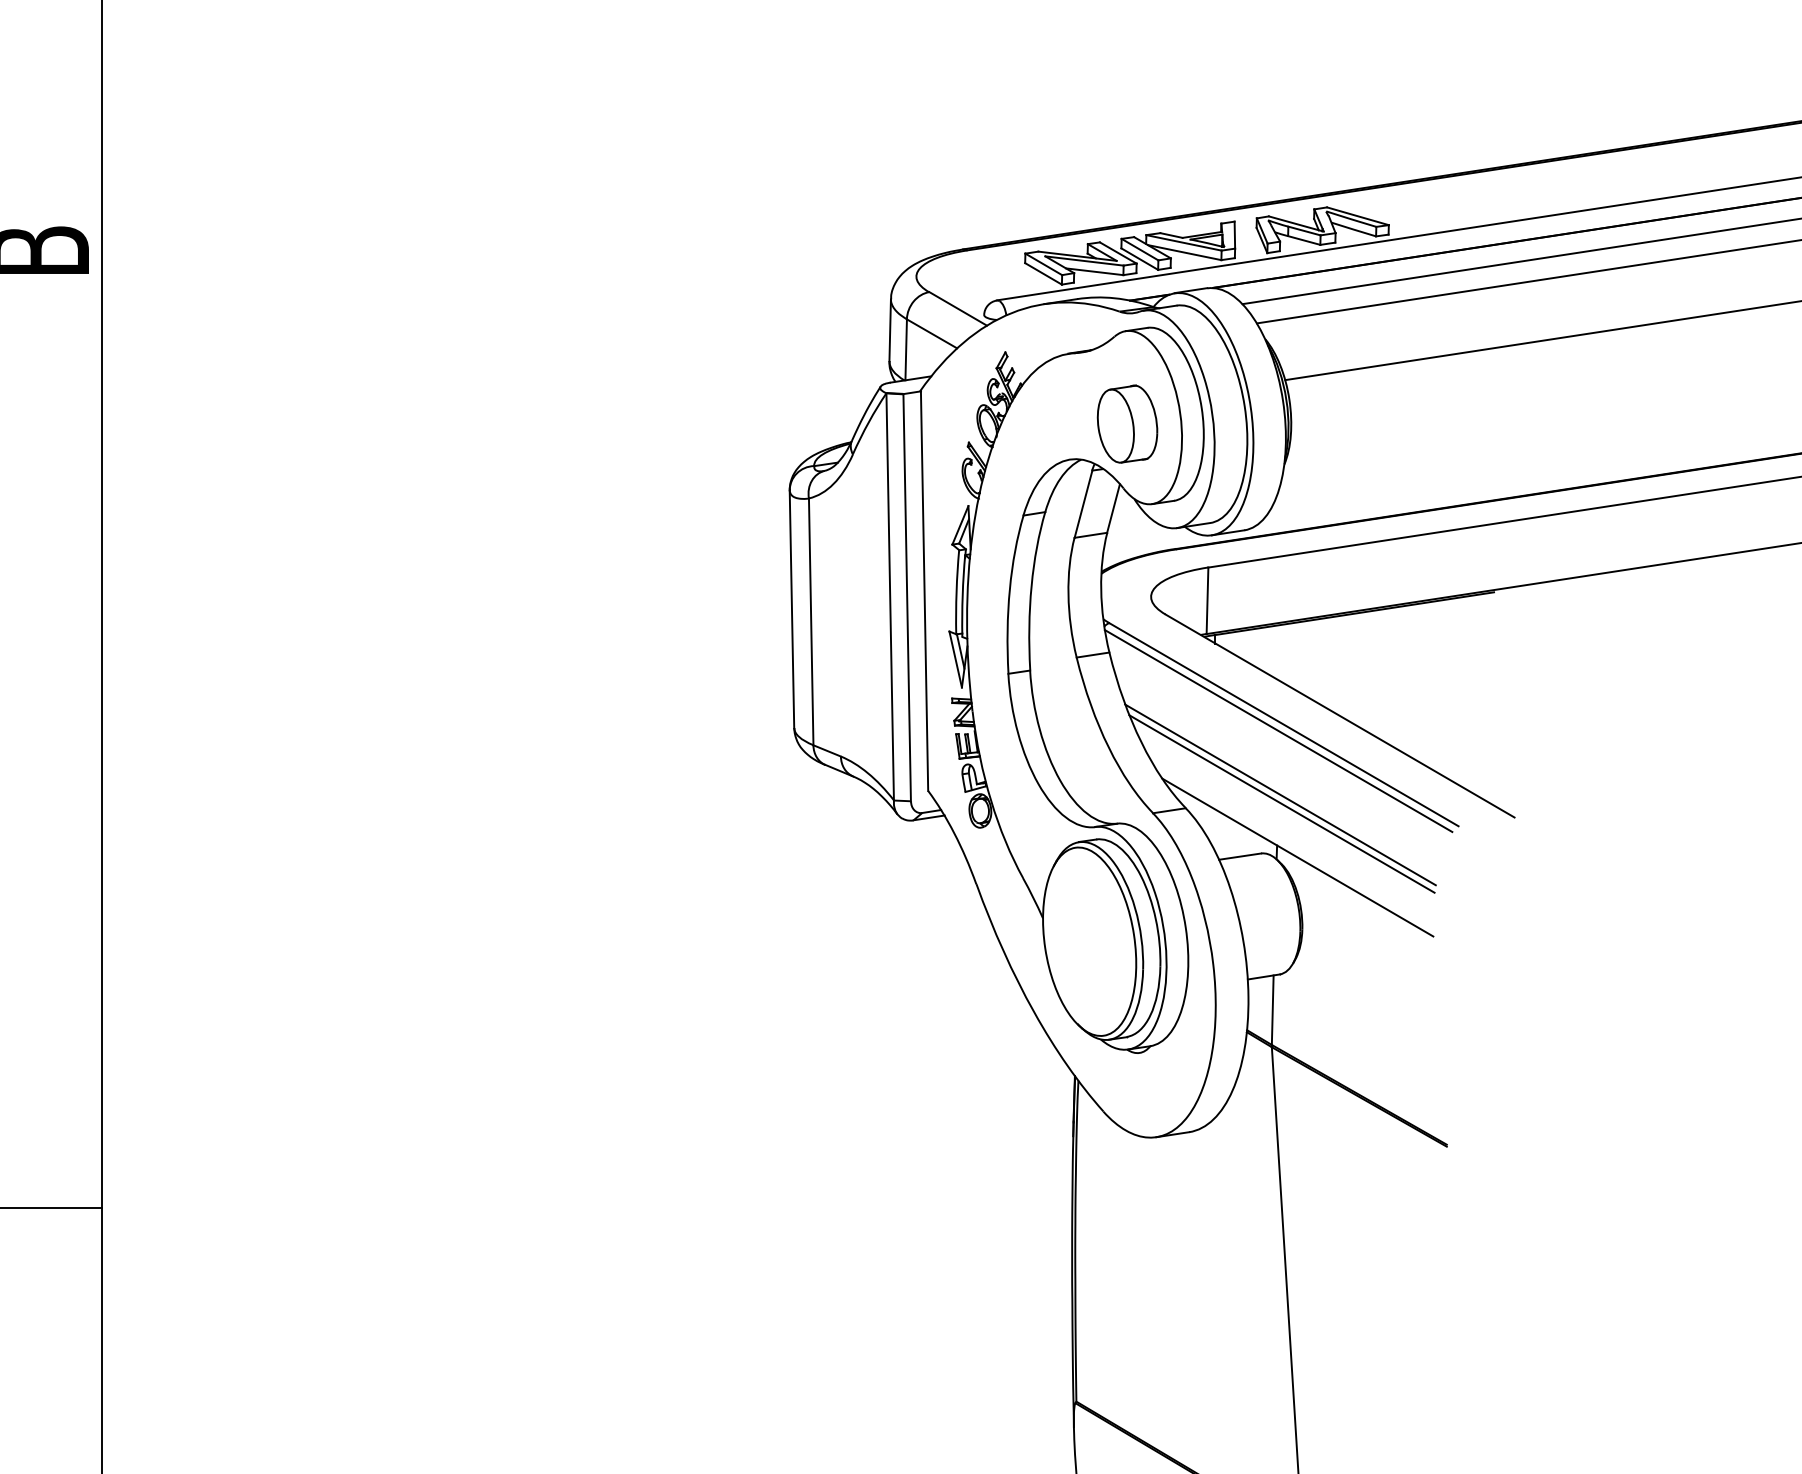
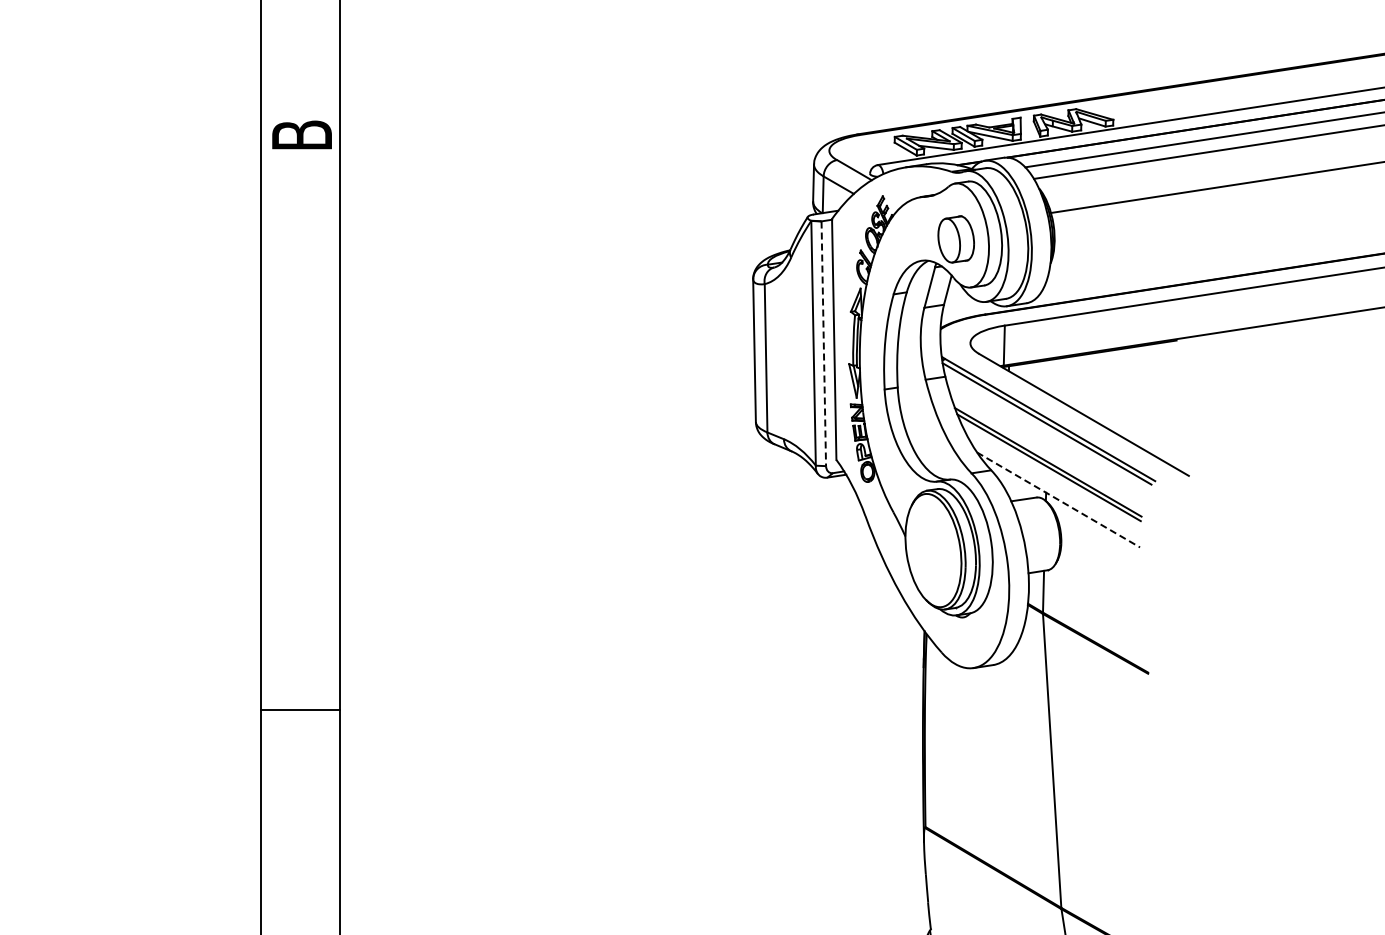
line: (906, 598) -> (823, 344), solid -> dashed
line: (1297, 858) -> (1058, 500), solid -> dashed

